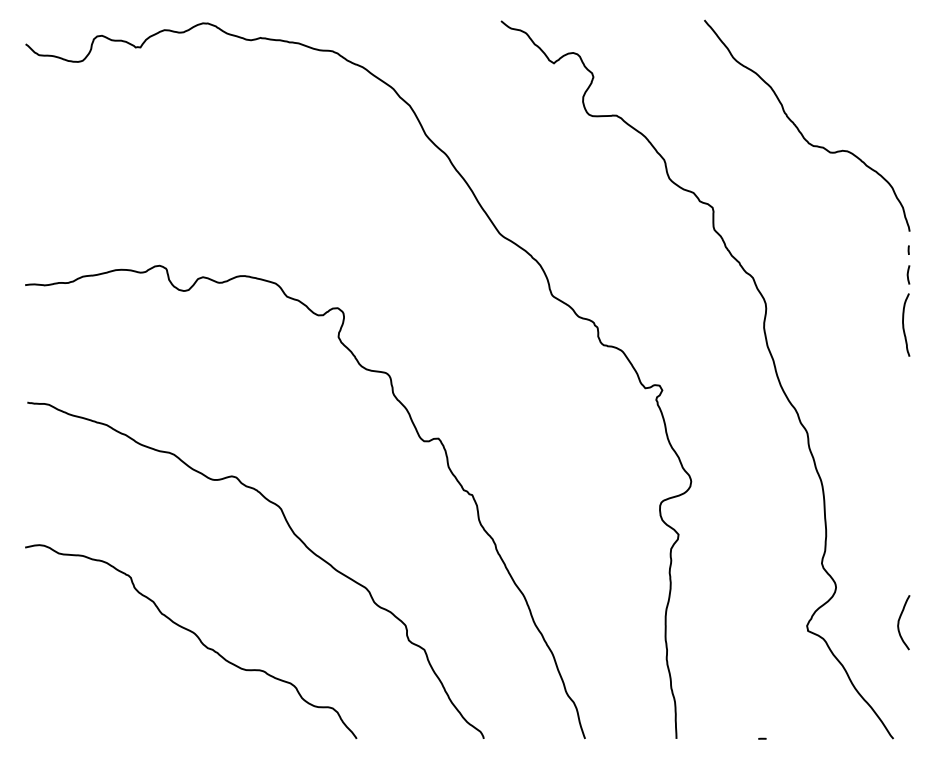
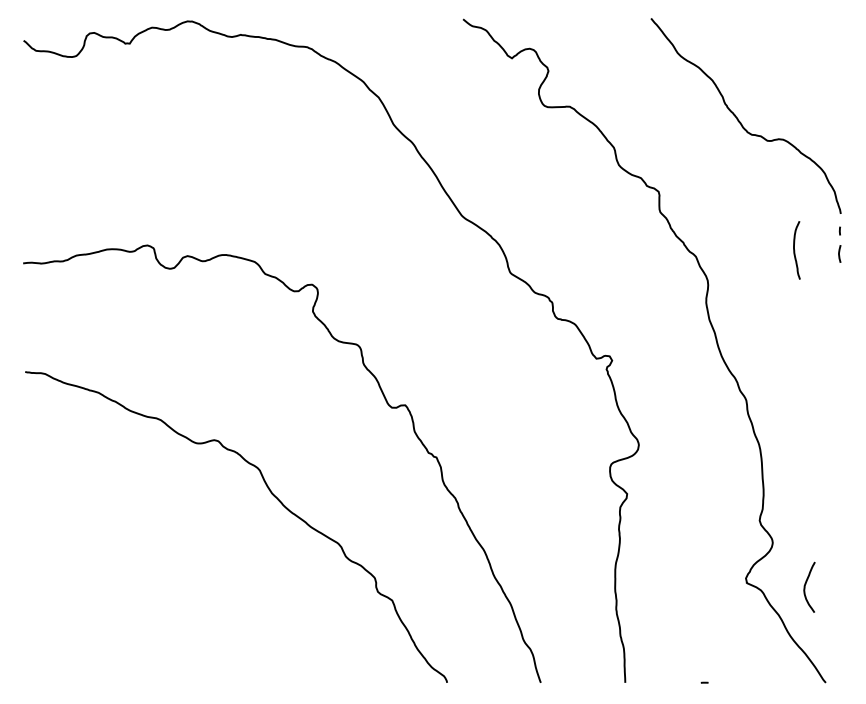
curve: (904, 324) -> (795, 249), moved
curve: (899, 622) -> (805, 587), moved
curve: (197, 638) -> (182, 590), removed

